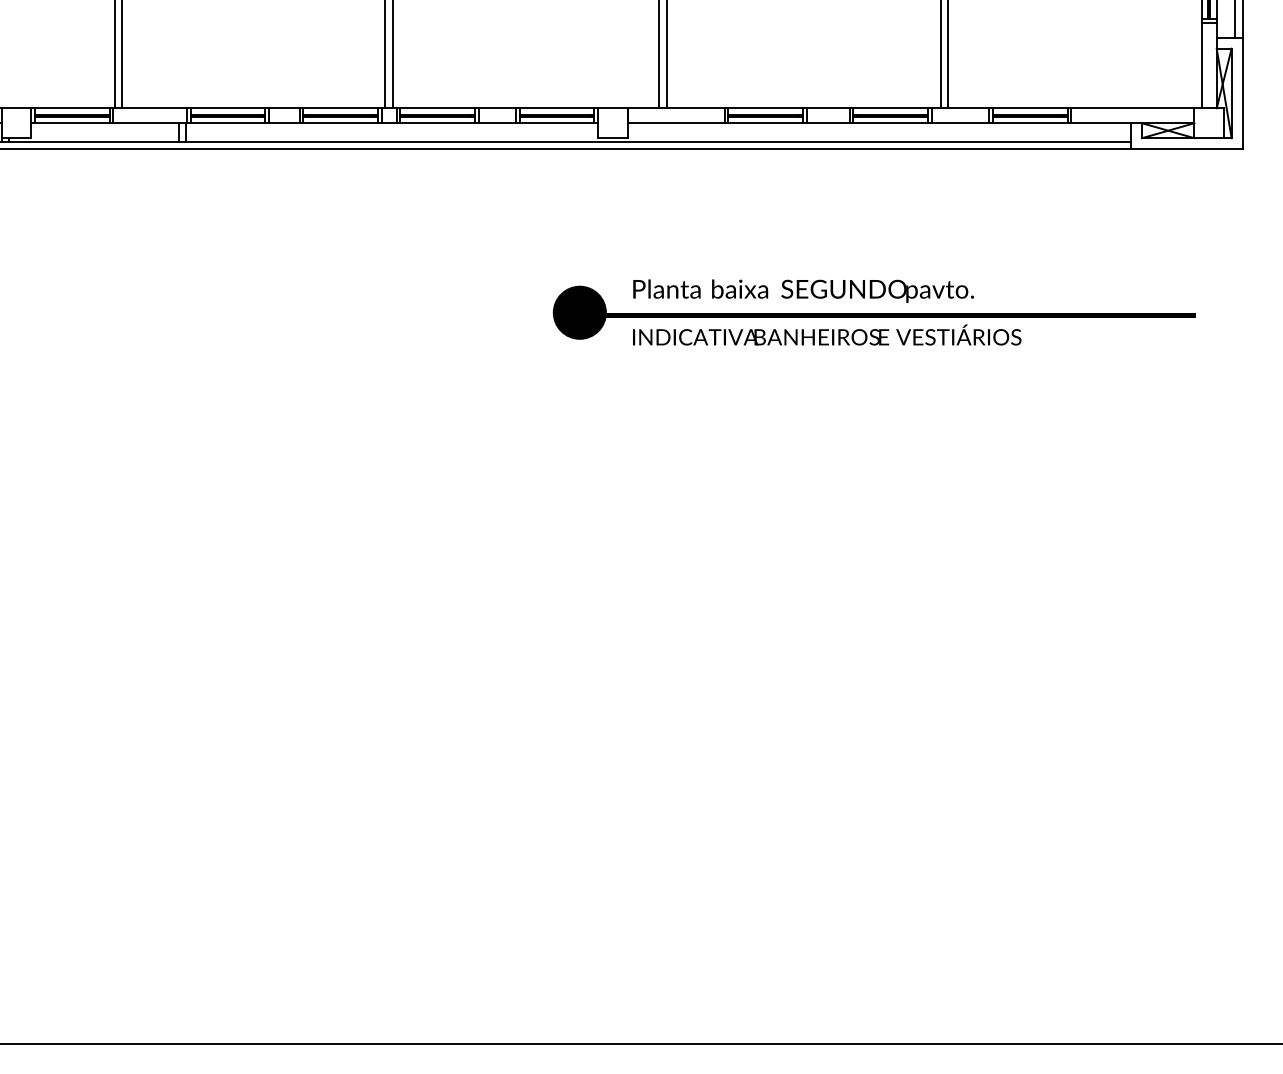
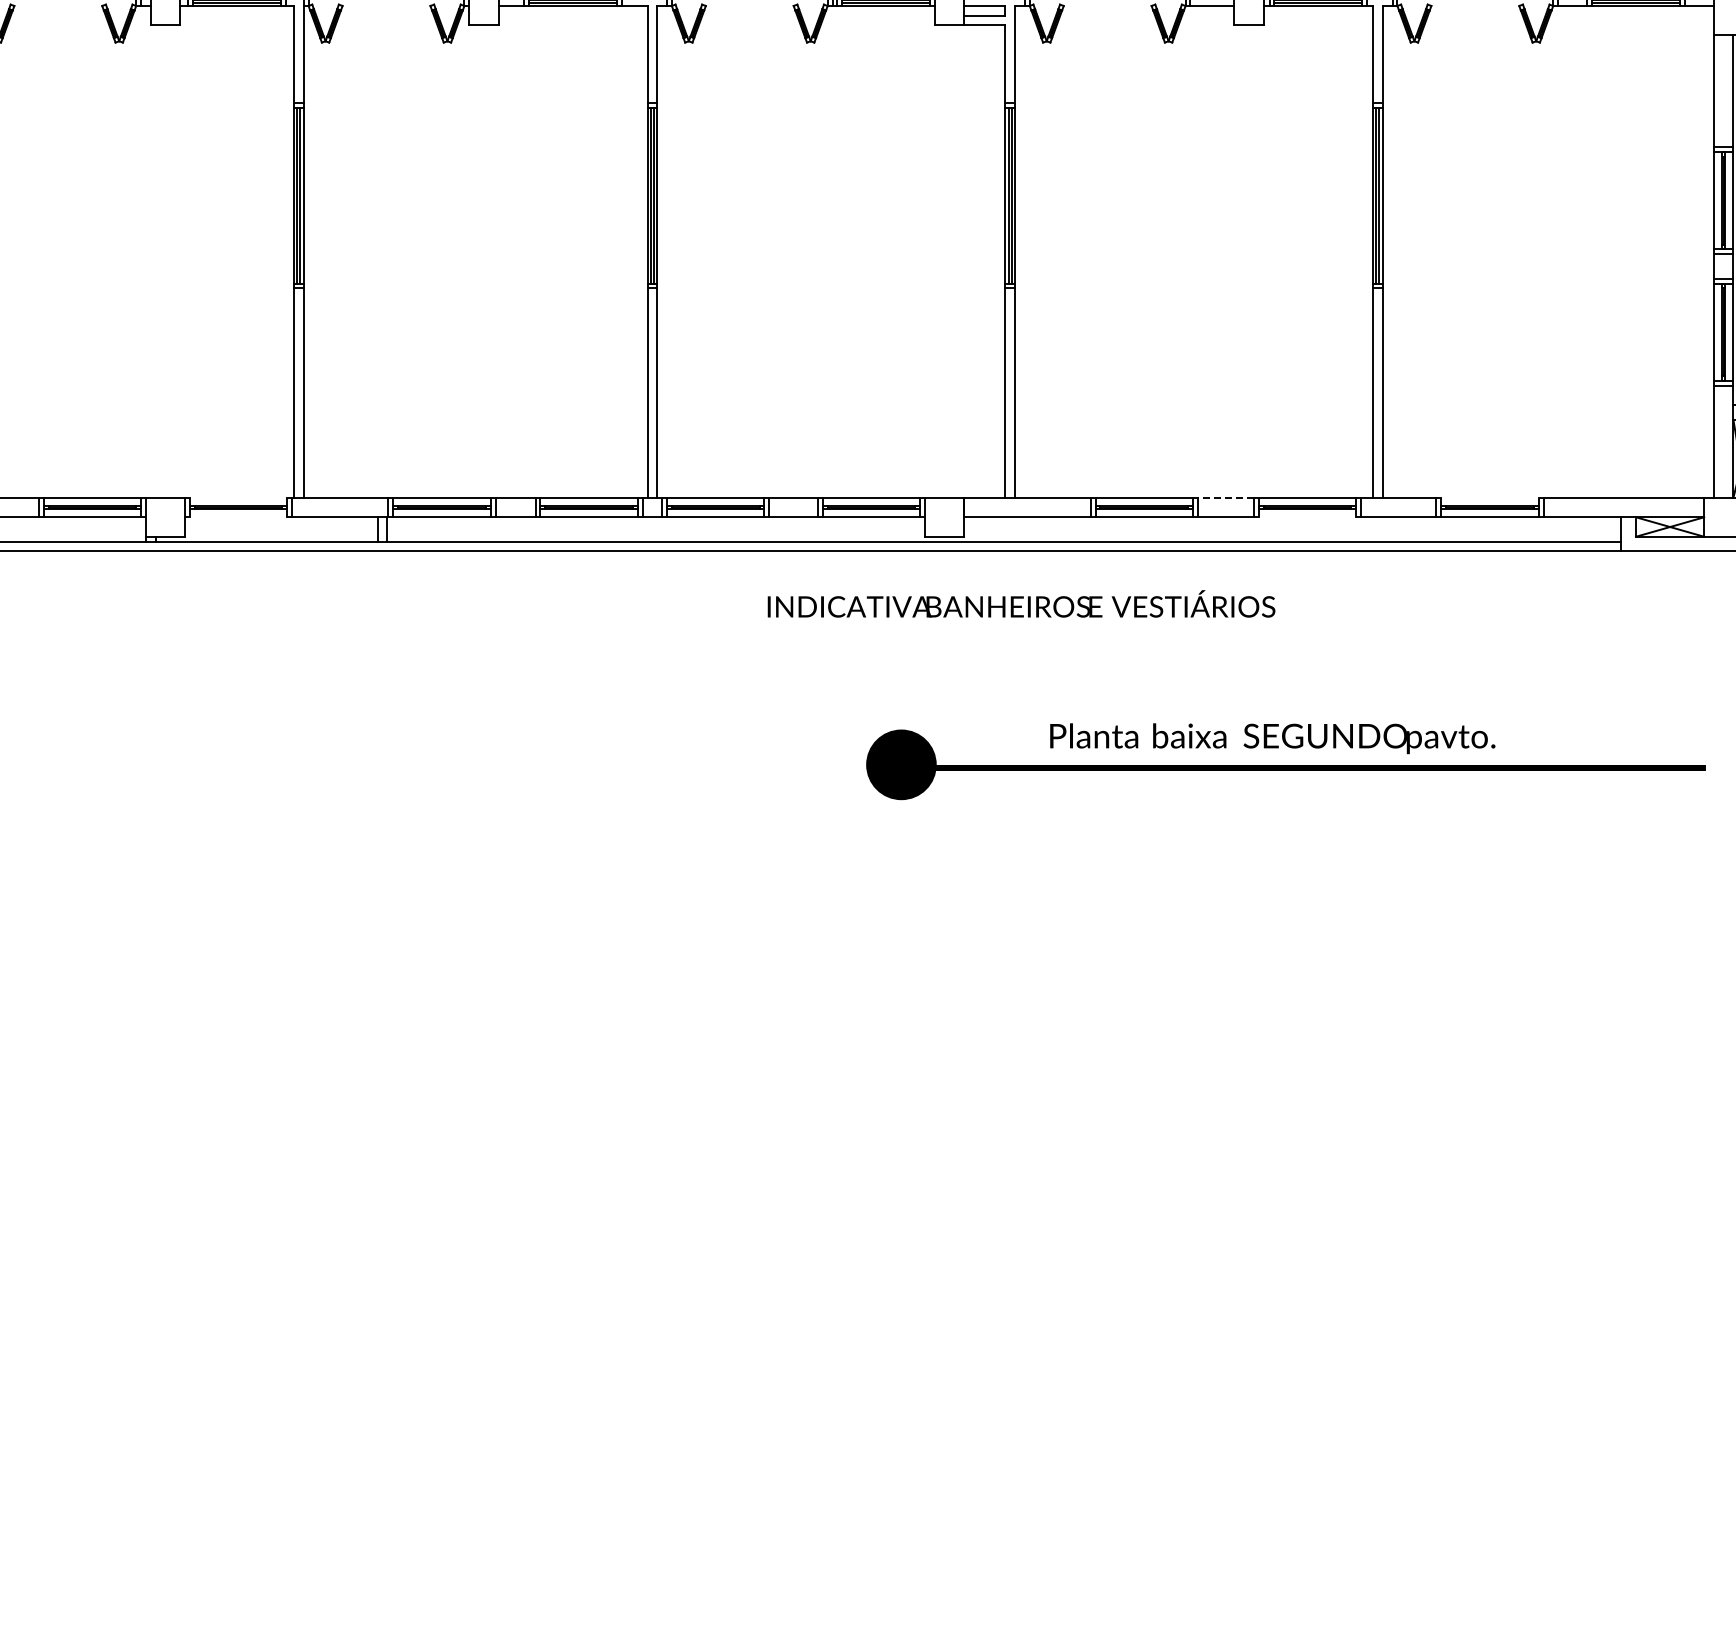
line: (72, 108) -> (238, 497), removed
line: (827, 108) -> (1225, 497), solid -> dashed
line: (1030, 108) -> (1489, 497), removed
line: (72, 123) -> (238, 517), removed
line: (890, 123) -> (1307, 517), removed
text: (803, 291) -> (1272, 738), moved
text: (827, 334) -> (1021, 603), moved

